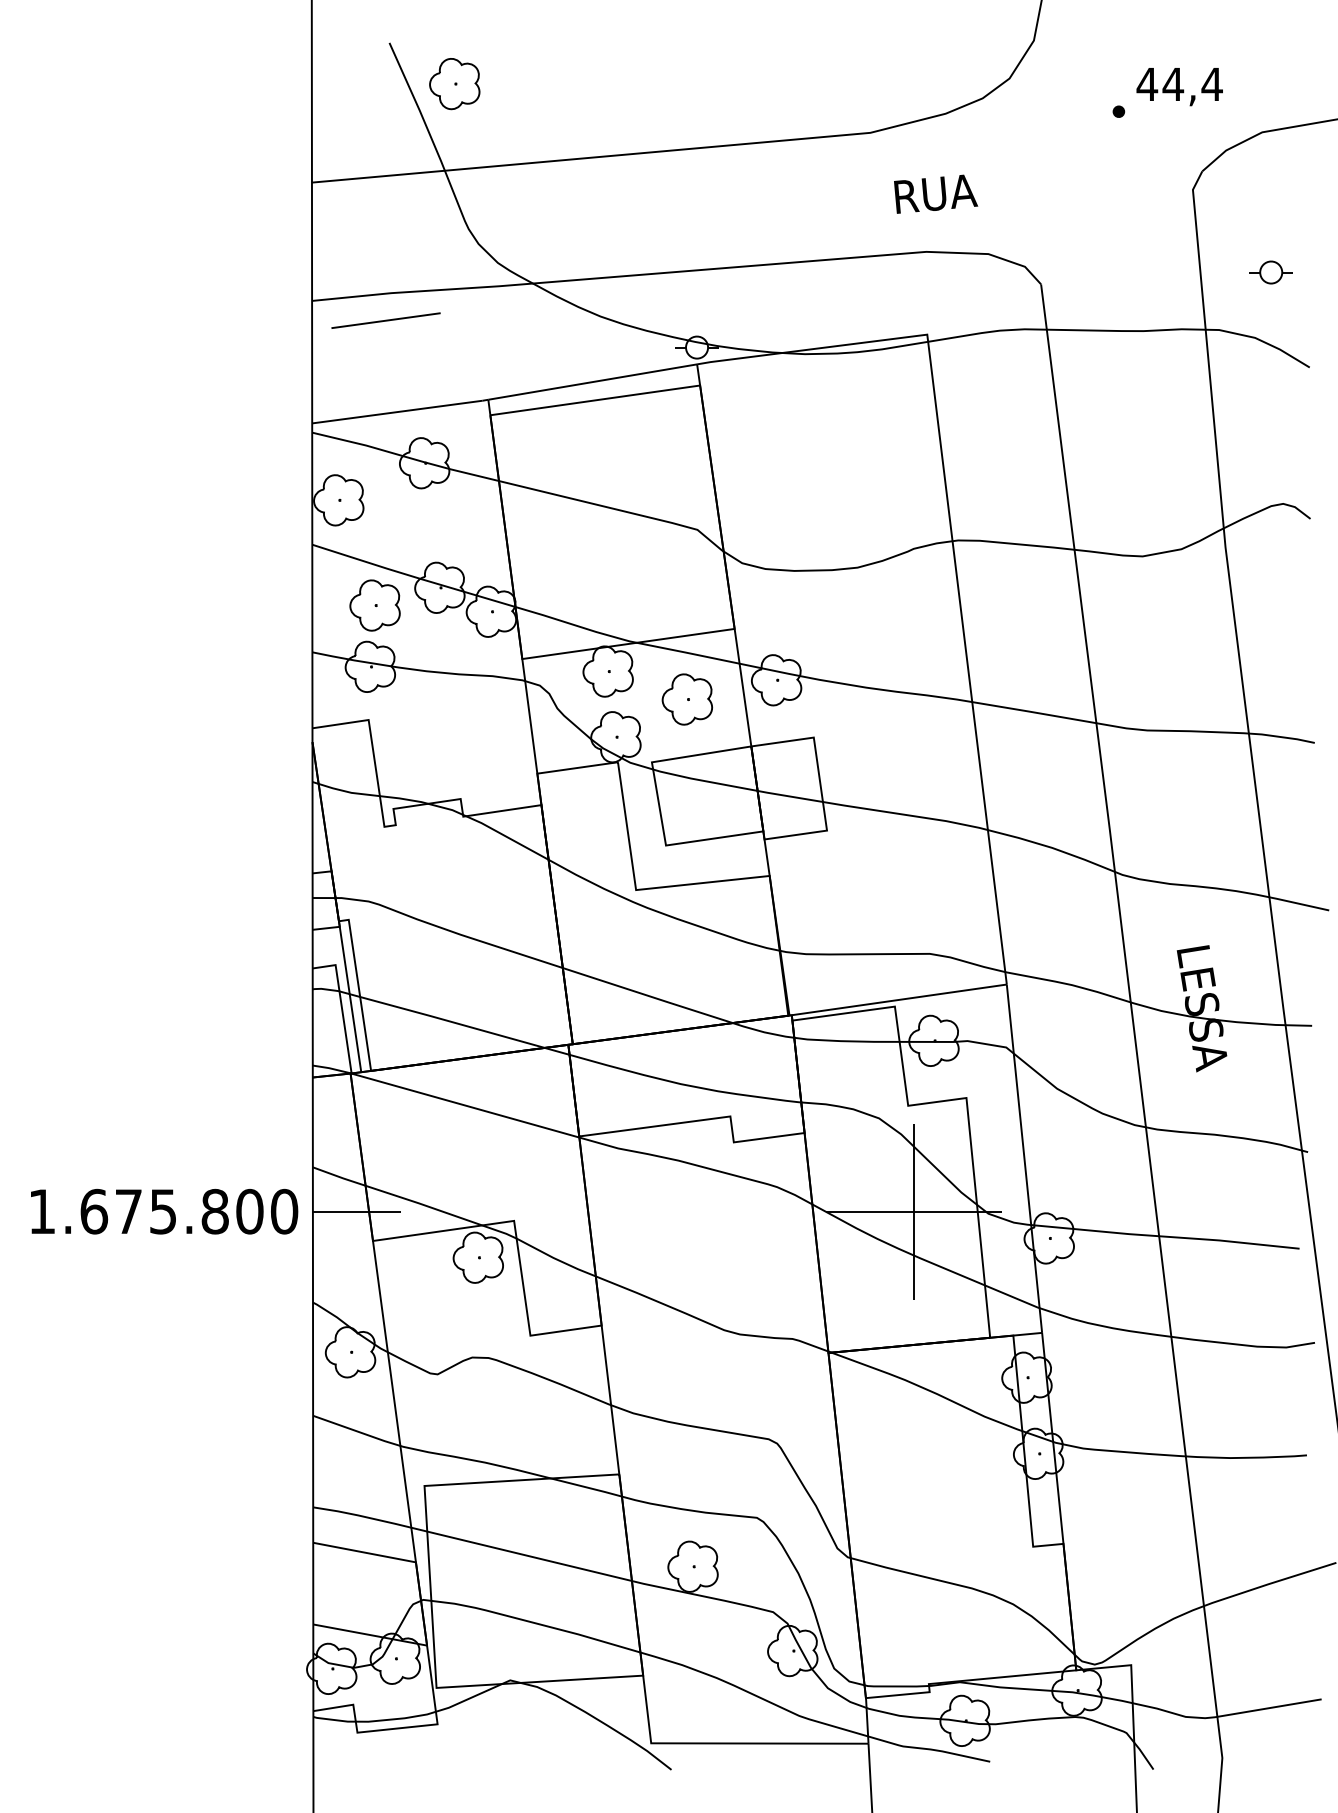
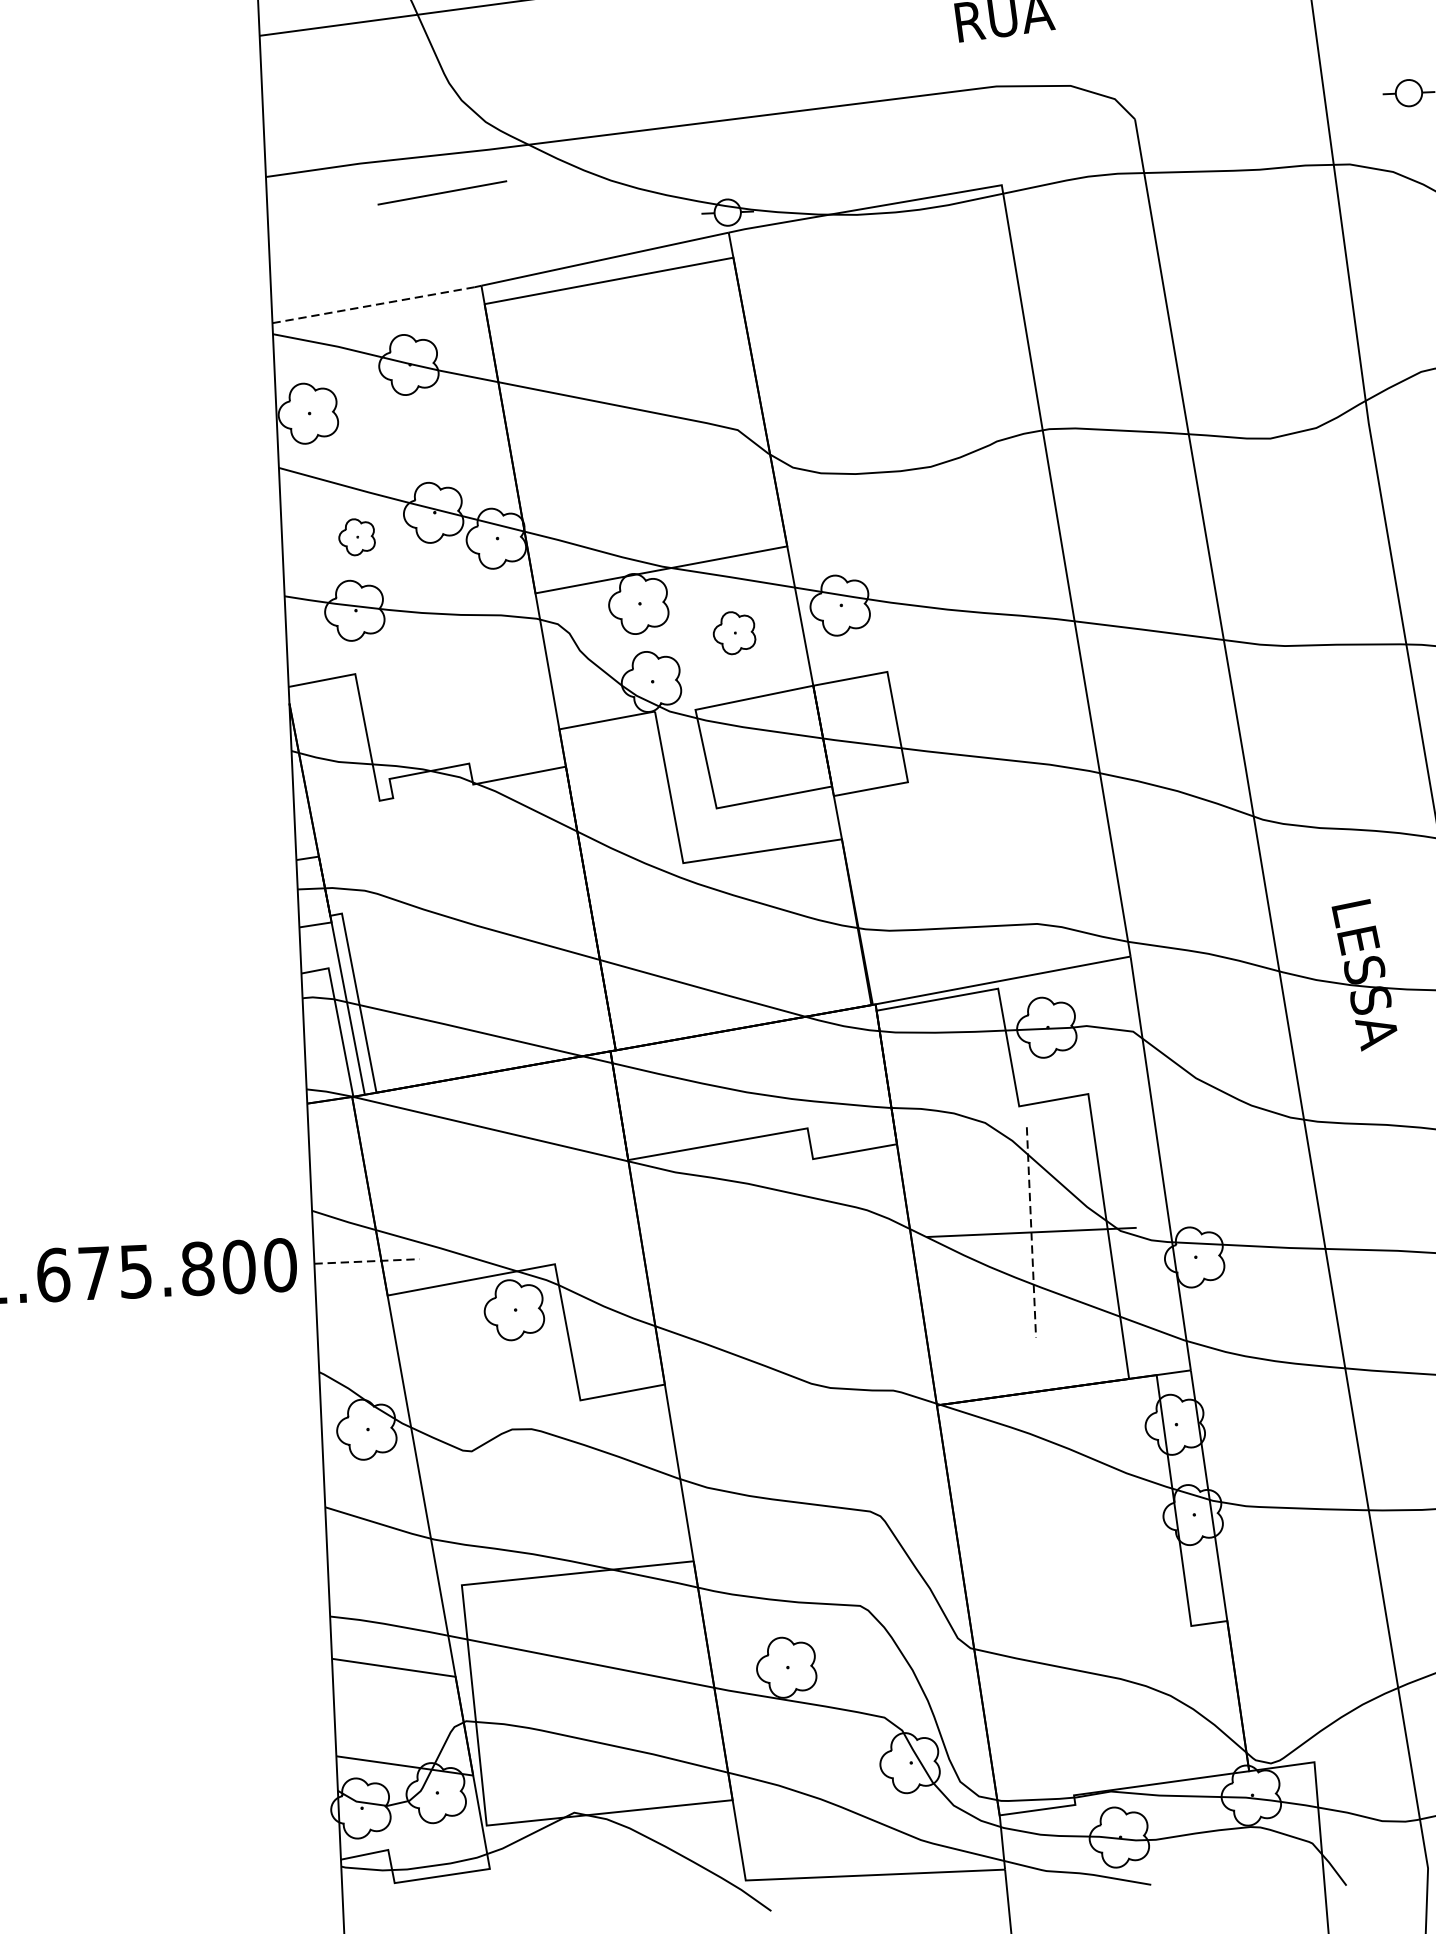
line: (385, 320) -> (441, 192), moved
line: (397, 412) -> (373, 305), solid -> dashed
part: (374, 605) -> (356, 537), size x0.6
part: (686, 699) -> (733, 633), size x0.7
line: (357, 1211) -> (367, 1261), solid -> dashed
line: (913, 1212) -> (1031, 1233), solid -> dashed

